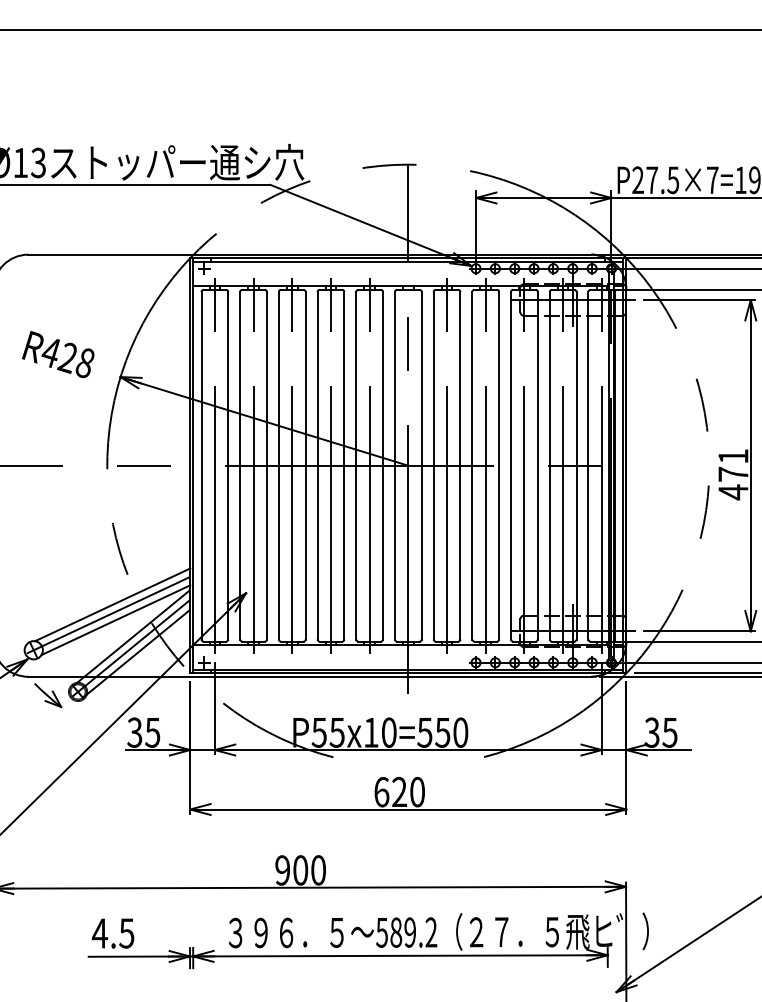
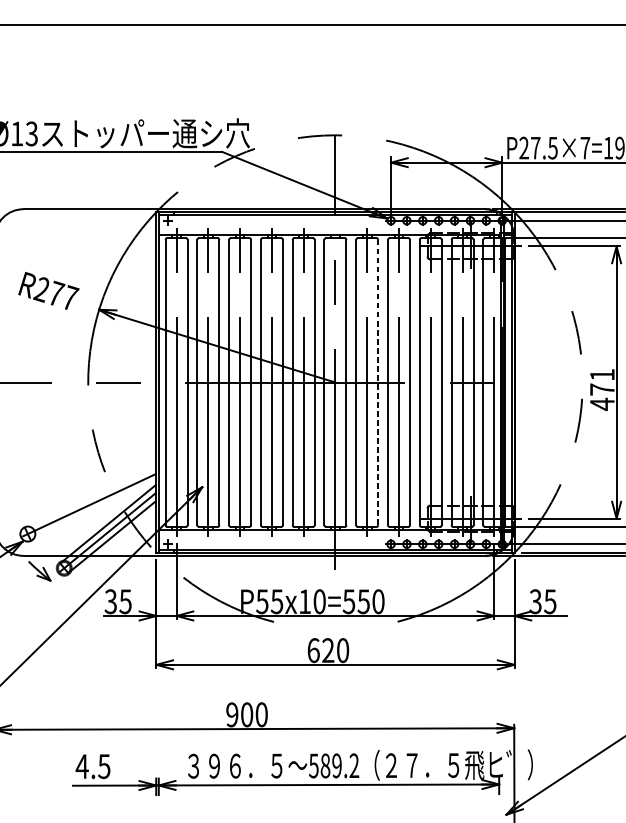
text: (67, 357) -> (55, 293), R428 -> R277
line: (460, 465) -> (378, 382), solid -> dashed
line: (112, 604) -> (92, 496), removed
line: (115, 620) -> (94, 509), removed

